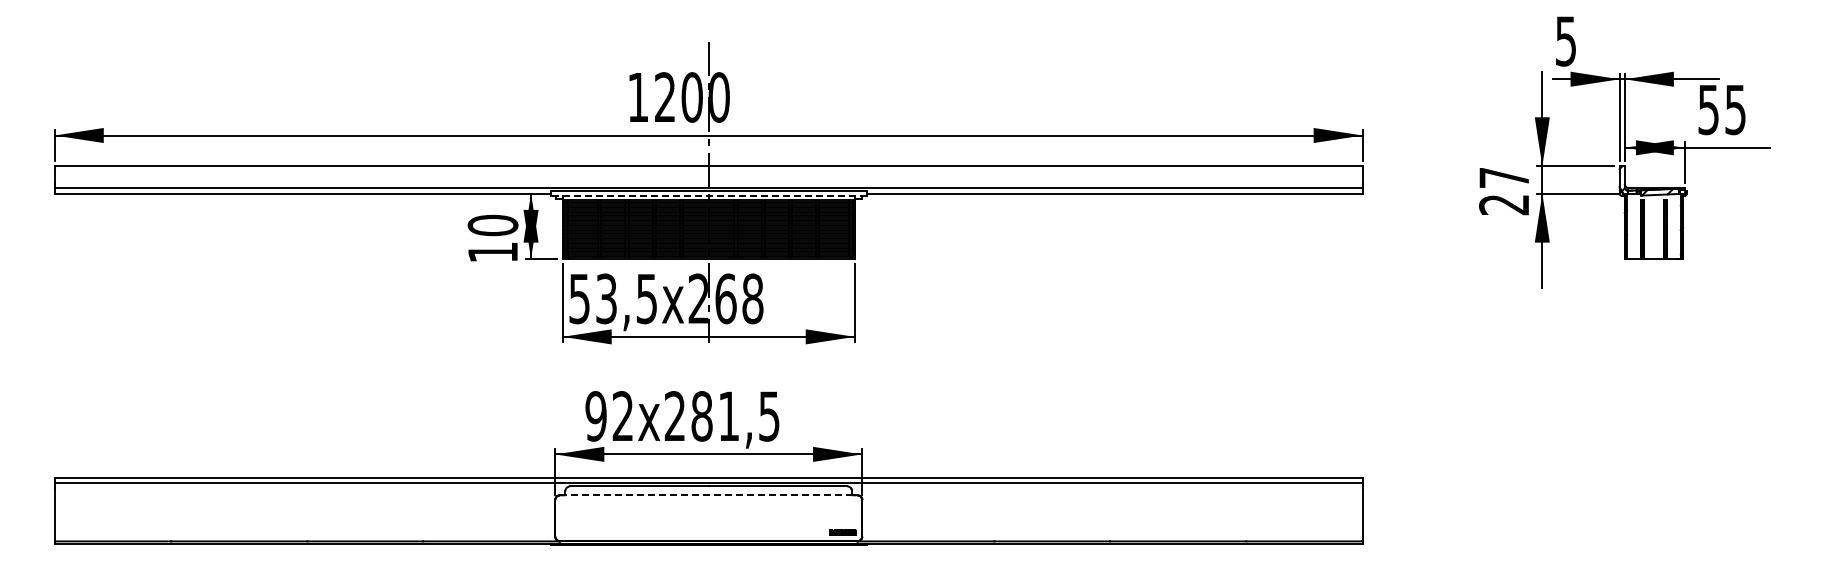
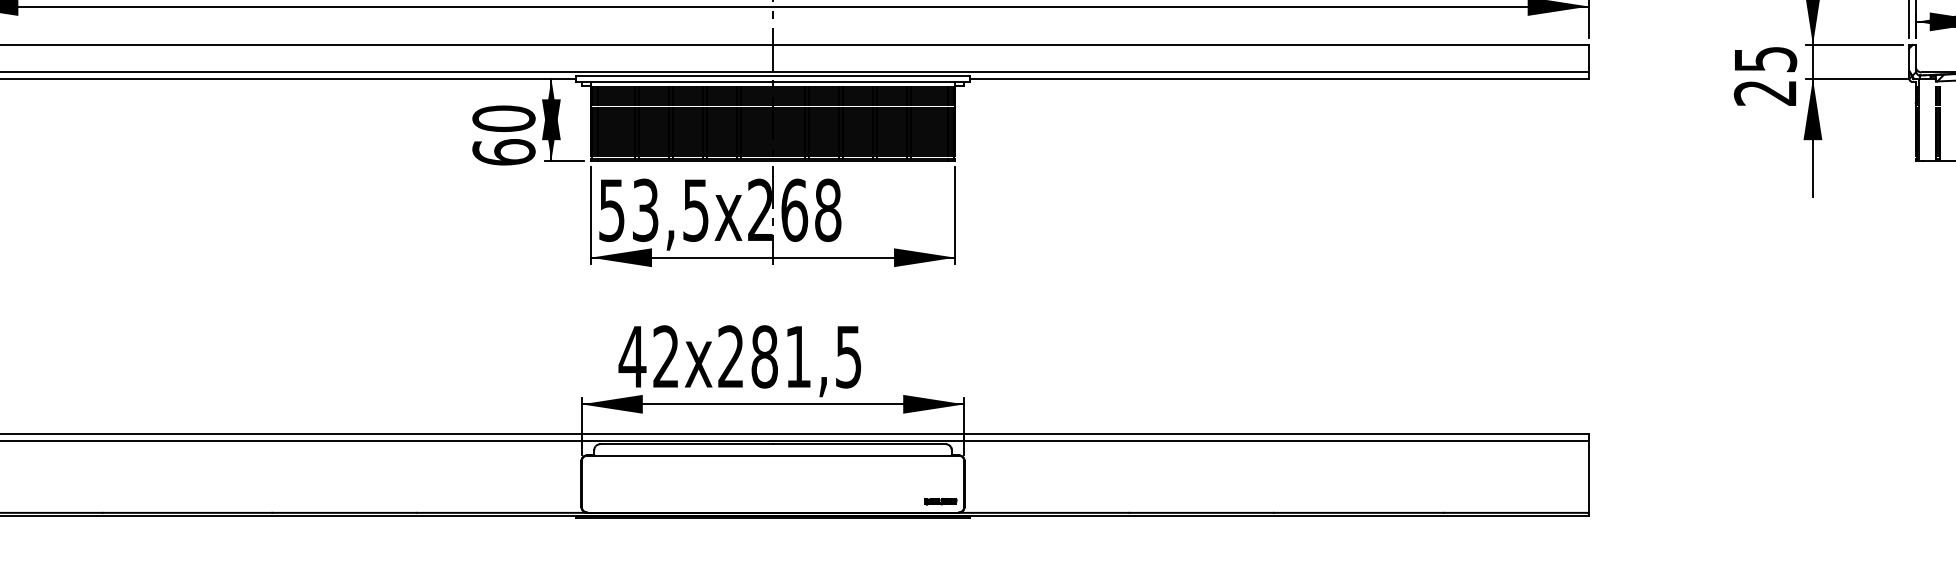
text: (1504, 178) -> (1765, 60), 27 -> 25
line: (708, 195) -> (772, 81), dashed -> solid
text: (492, 251) -> (503, 151), 10 -> 60
text: (595, 416) -> (631, 357), 92x281,5 -> 42x281,5
line: (708, 495) -> (772, 455), dashed -> solid

